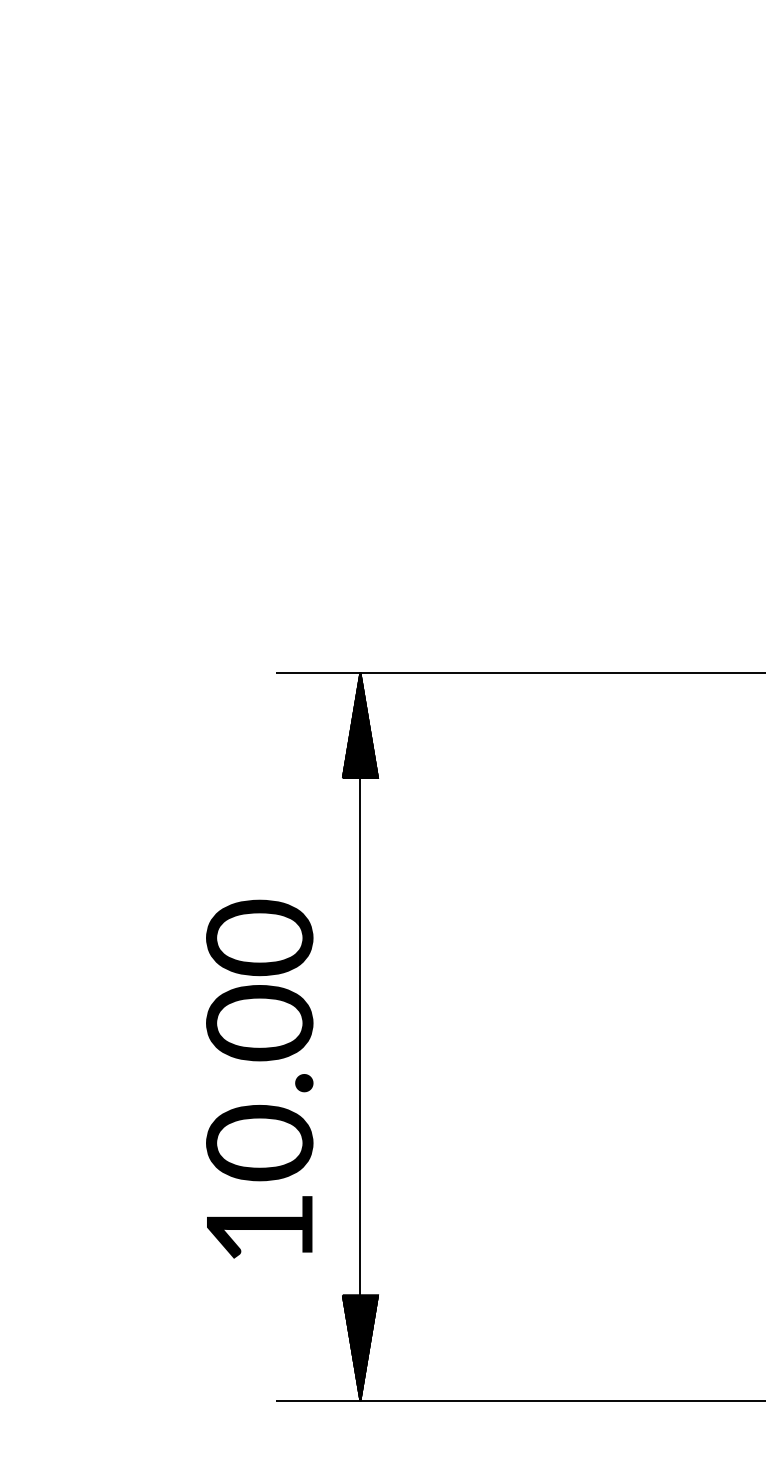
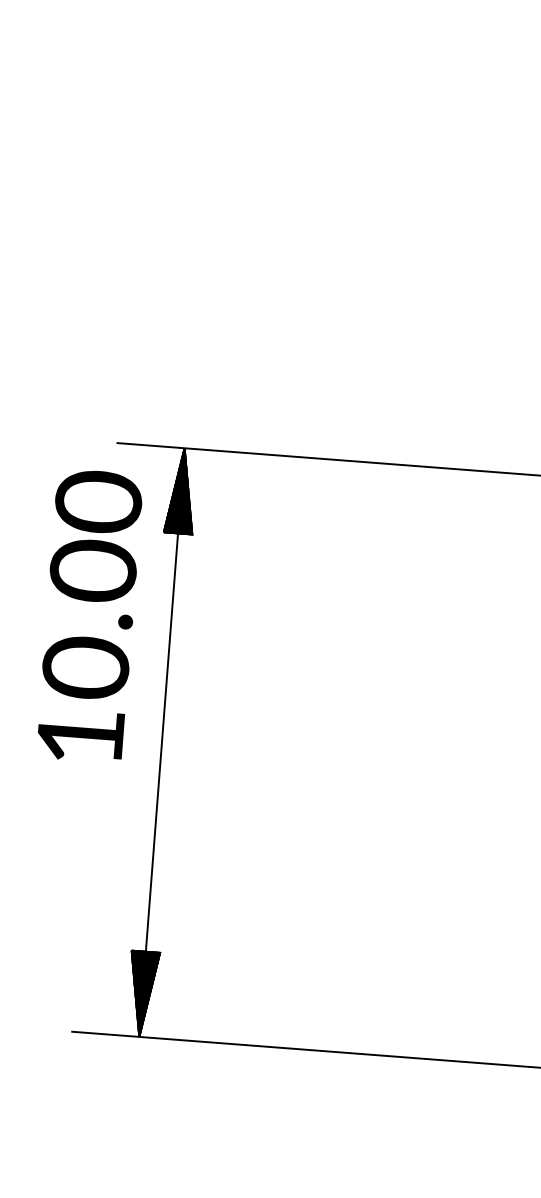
text: (259, 1078) -> (89, 615), moved

